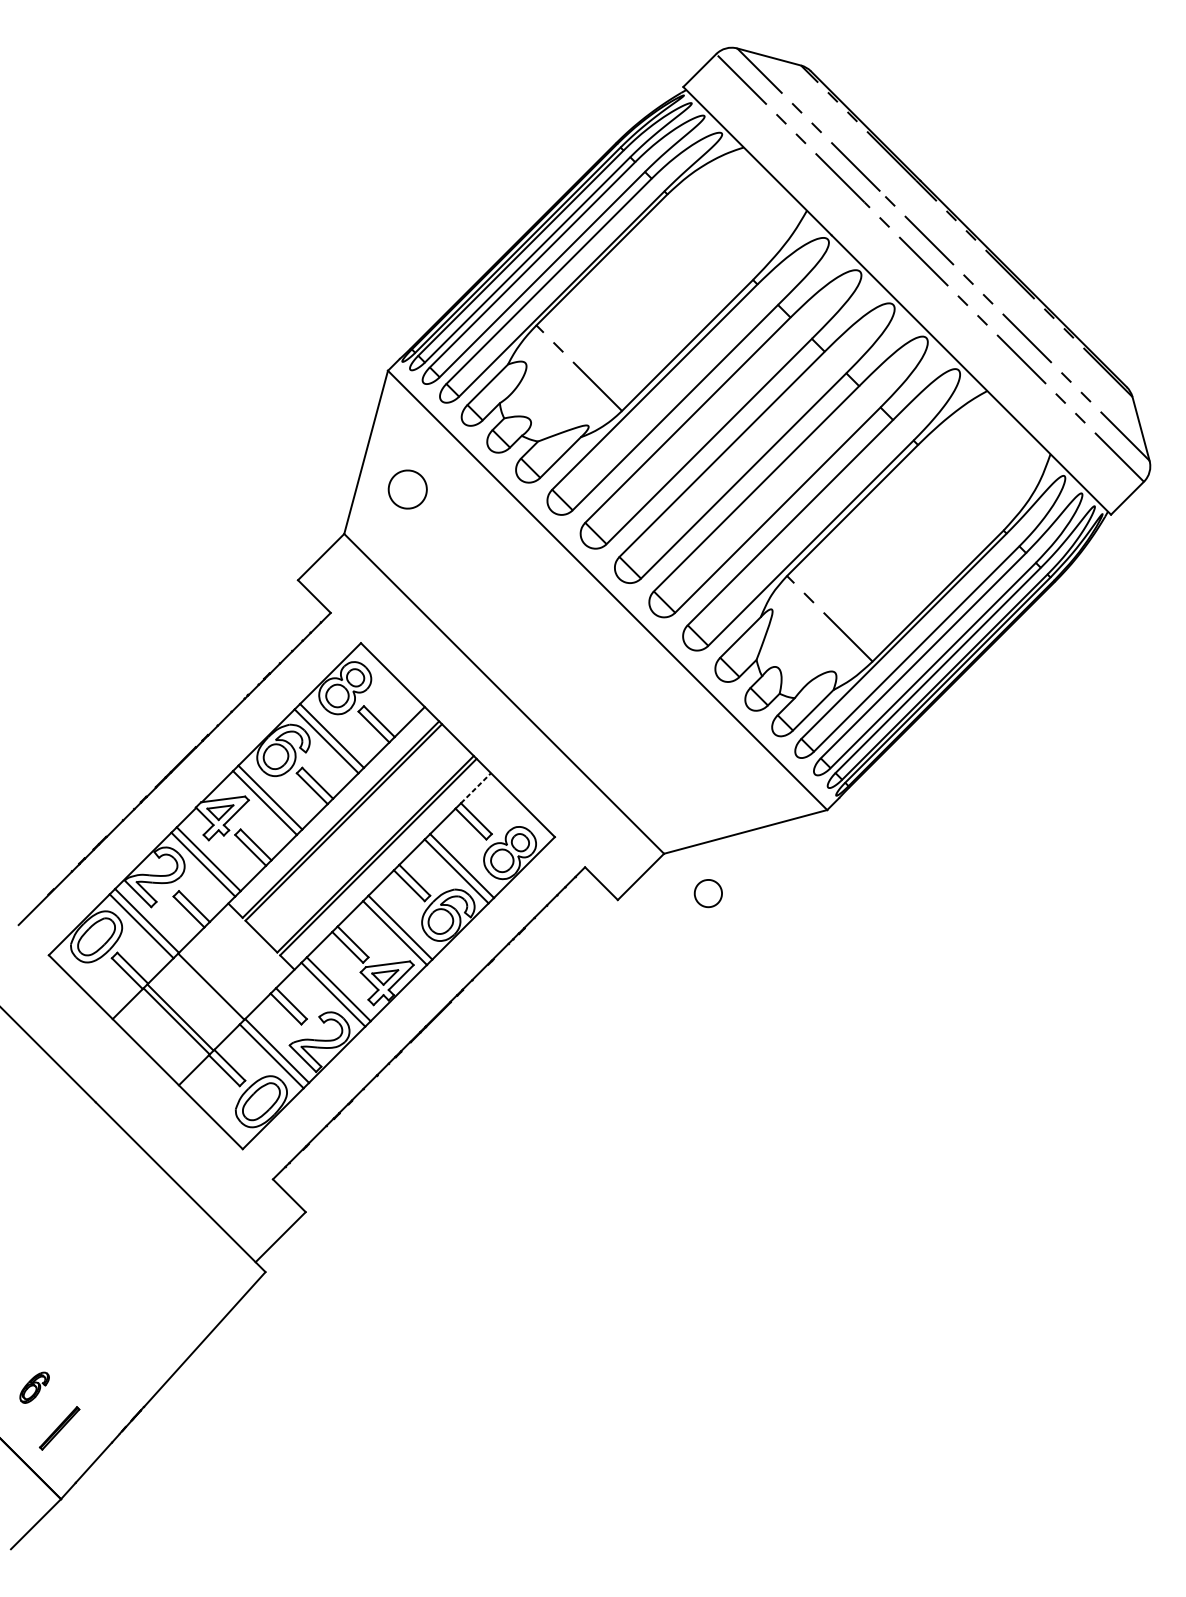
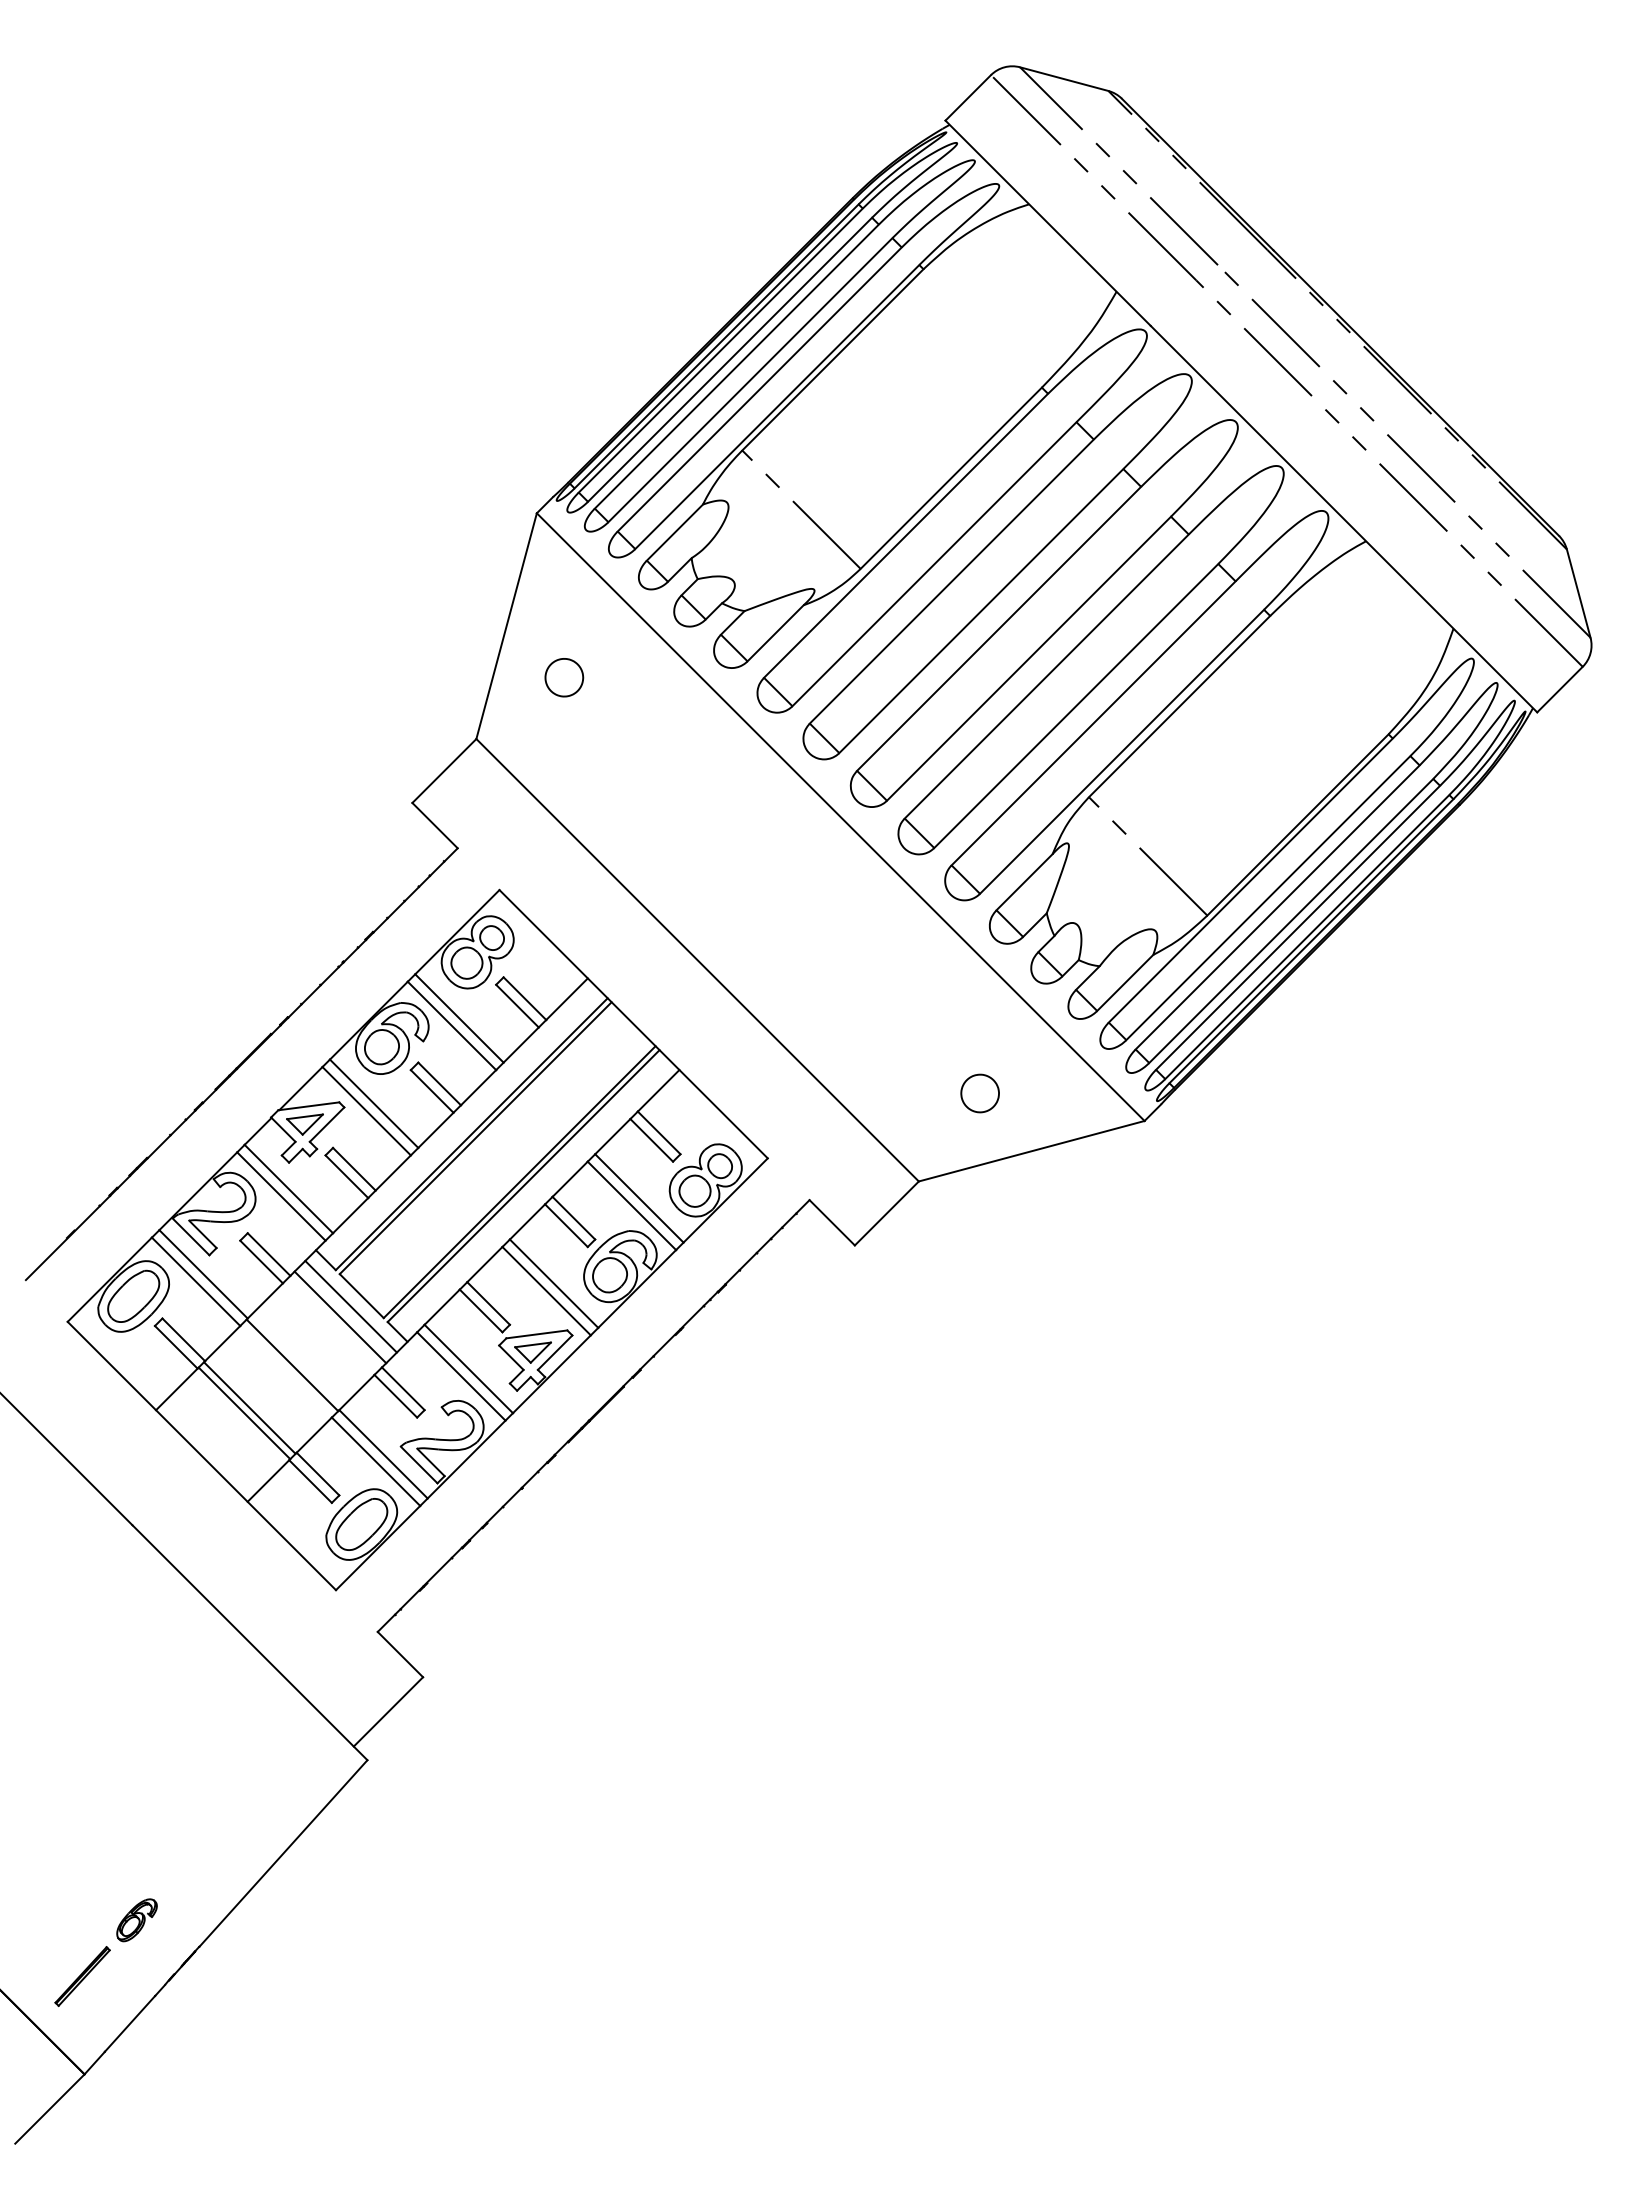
part: (407, 489) -> (564, 677), size x0.71
line: (476, 788) -> (659, 1090), dashed -> solid
part: (707, 893) -> (979, 1093), moved
line: (253, 944) -> (350, 1306), added
line: (246, 952) -> (340, 1317), added
part: (34, 1387) -> (136, 1920), moved

